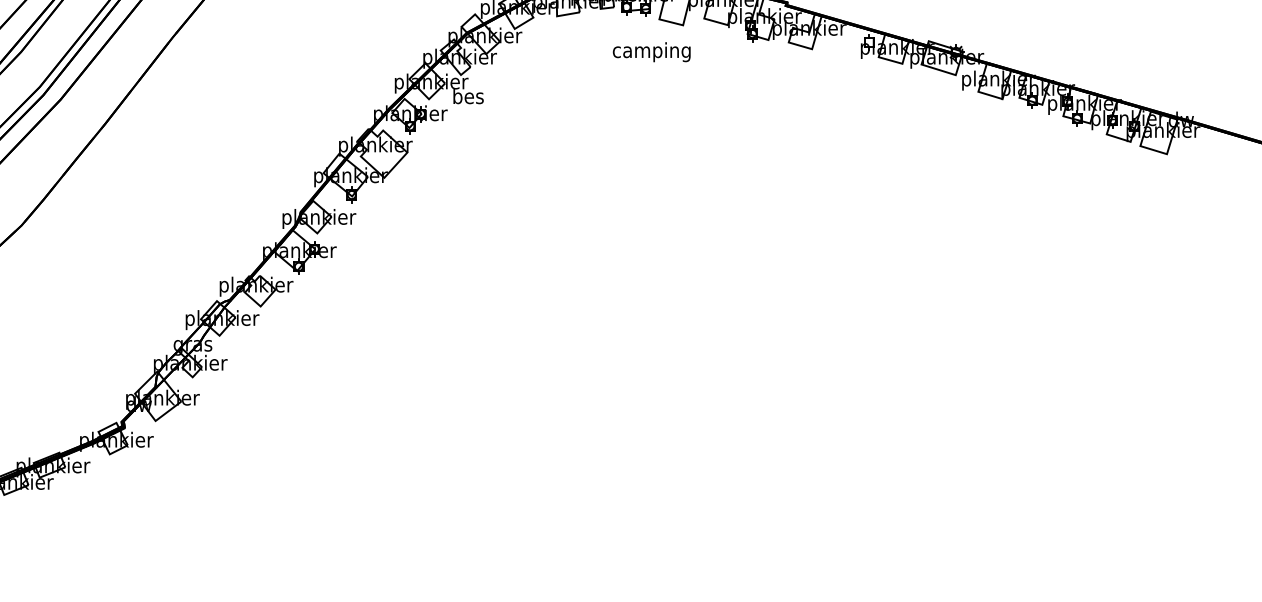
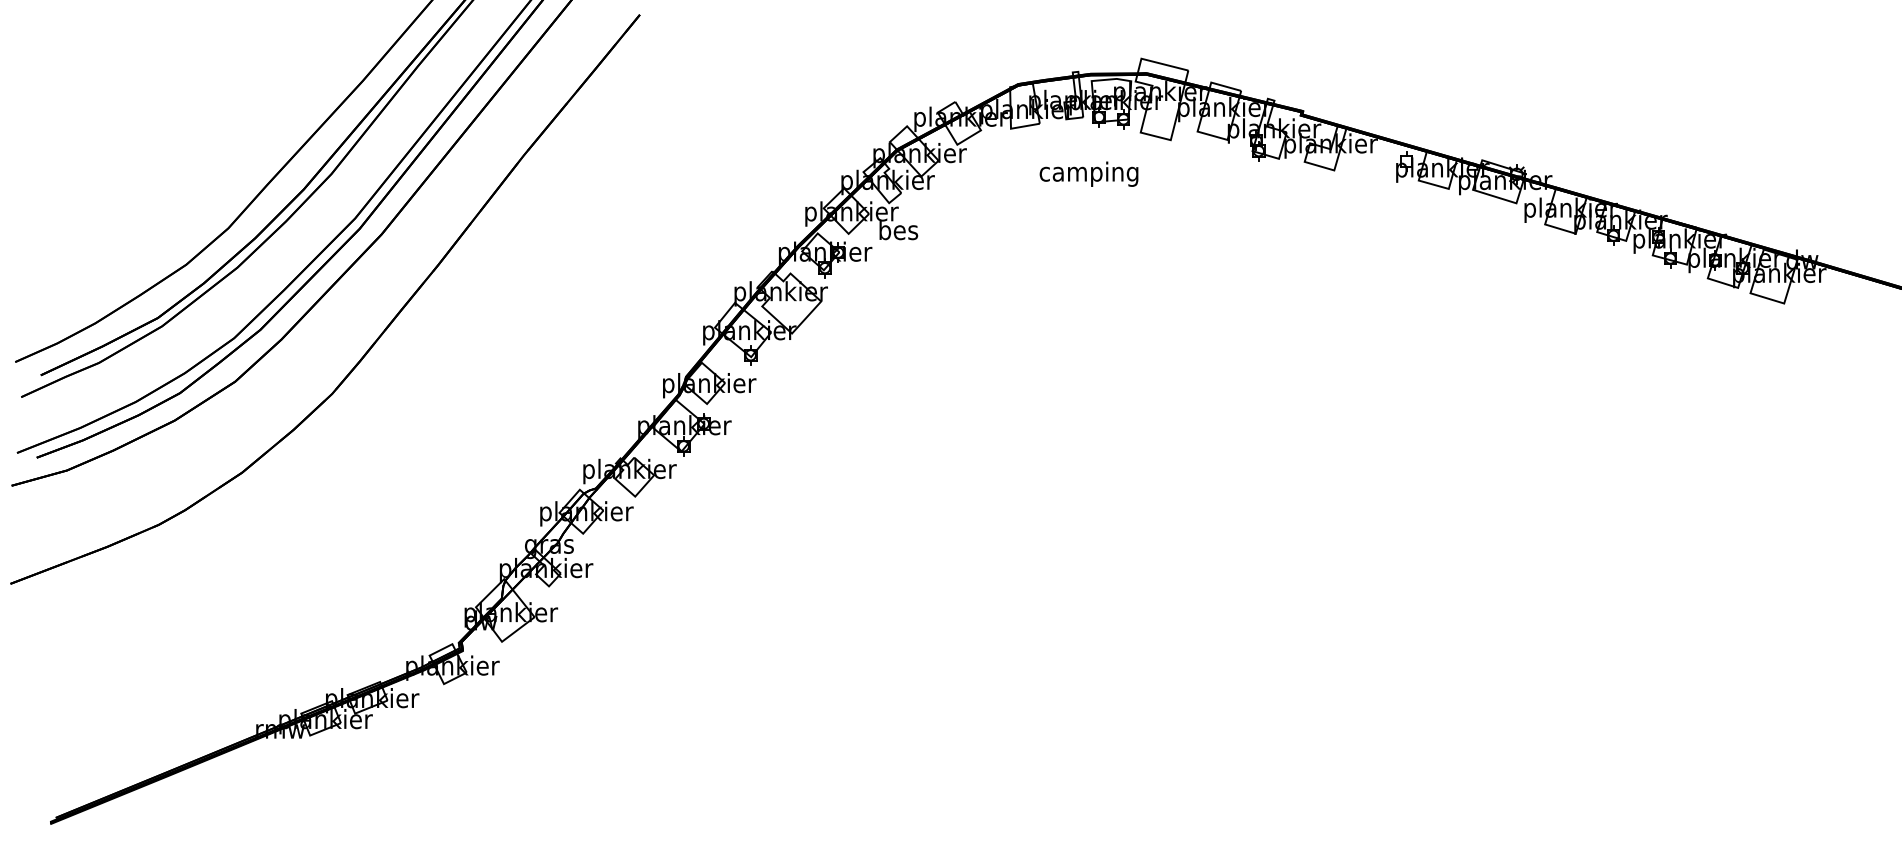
text: (651, 51) -> (1088, 173), moved

